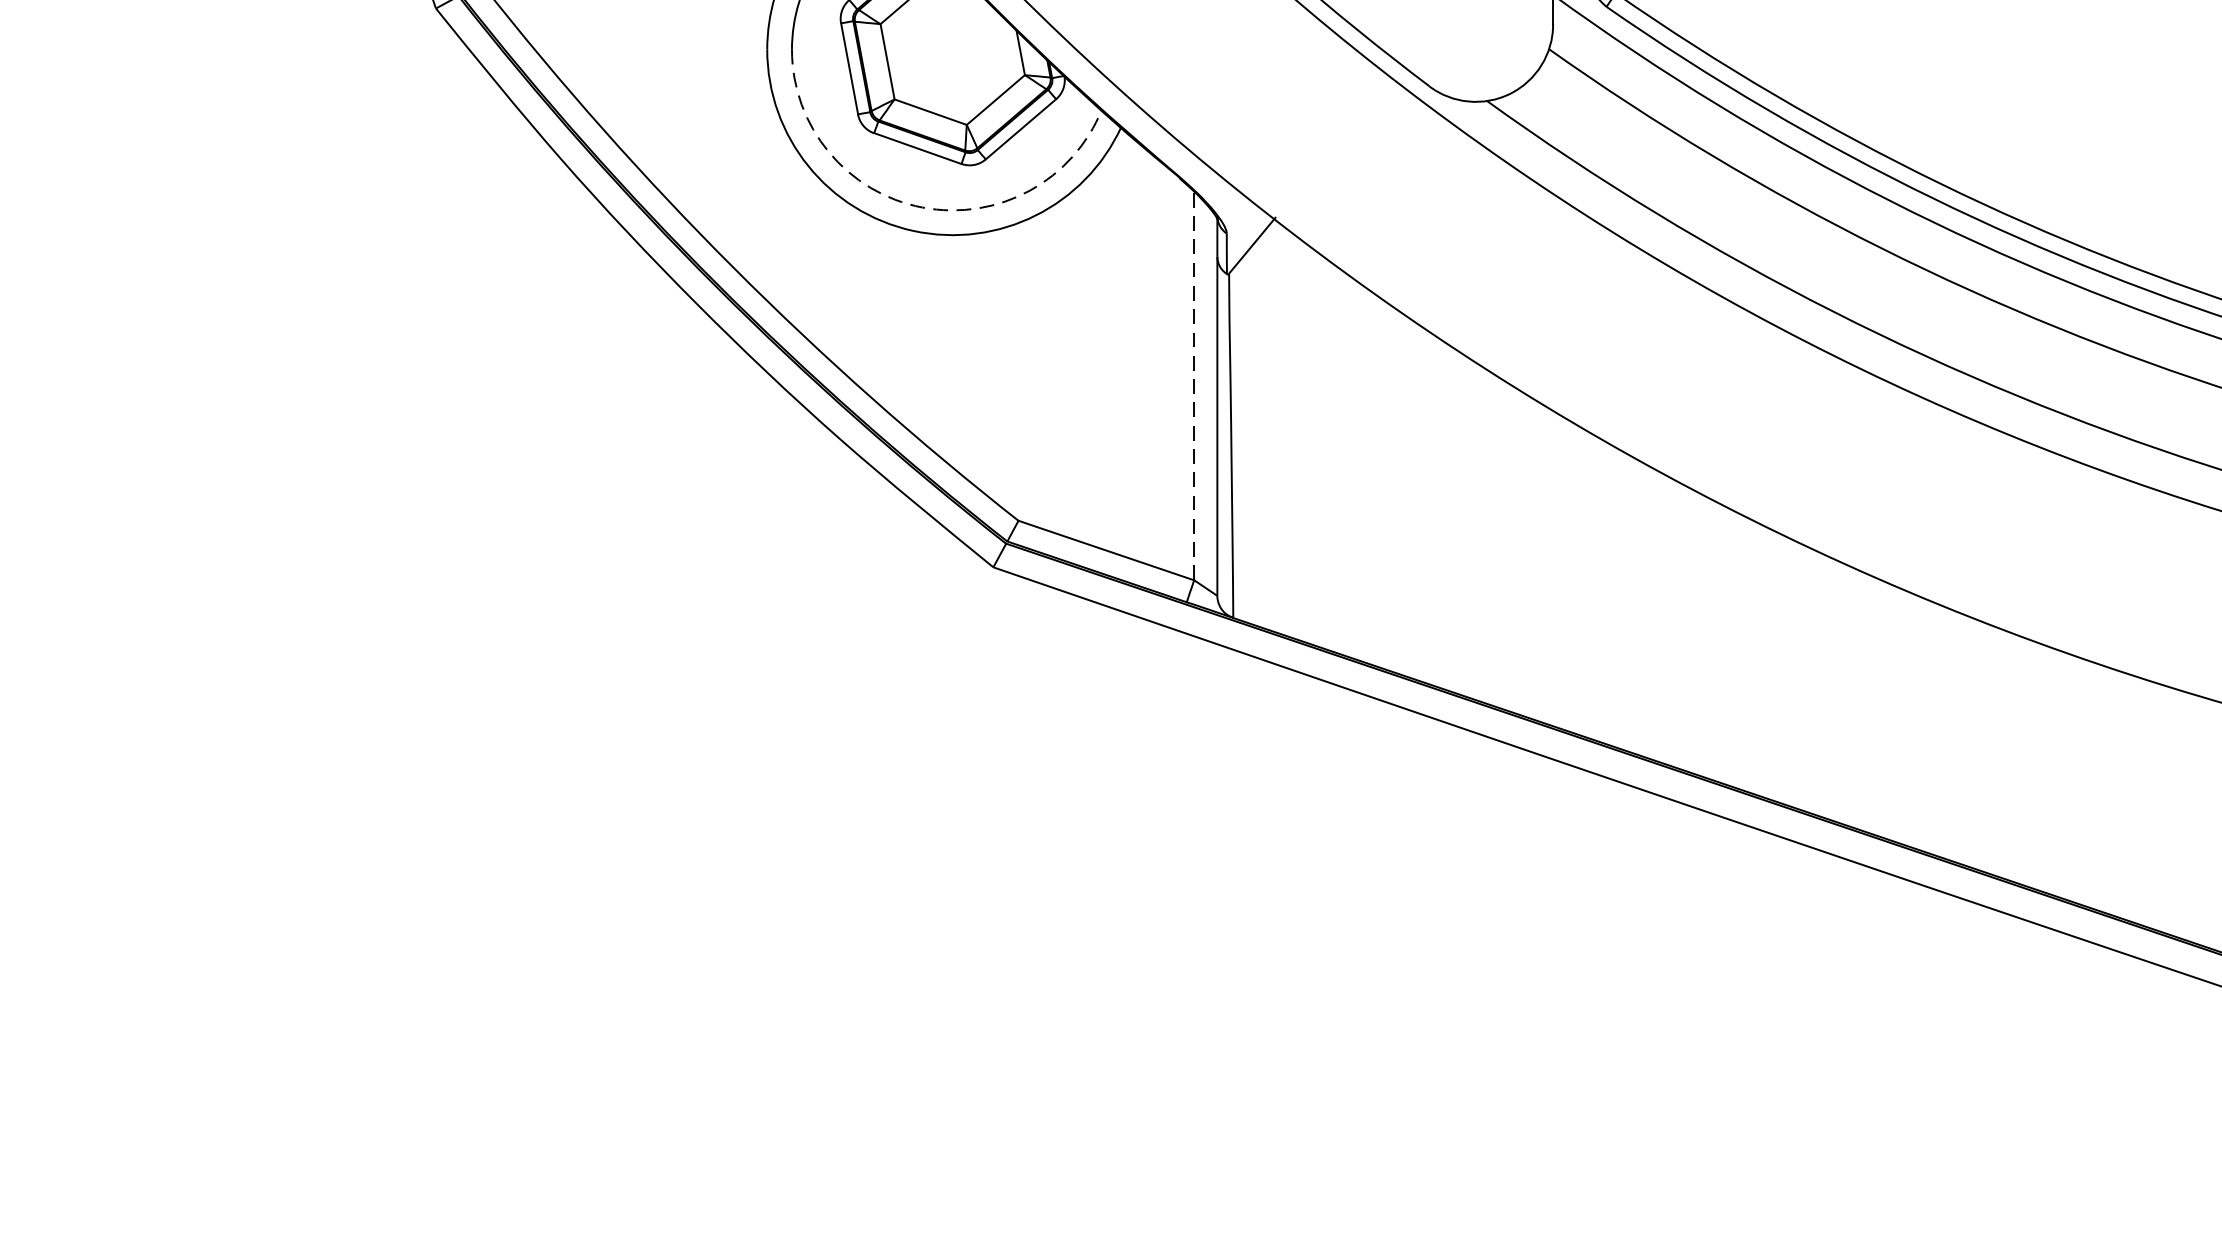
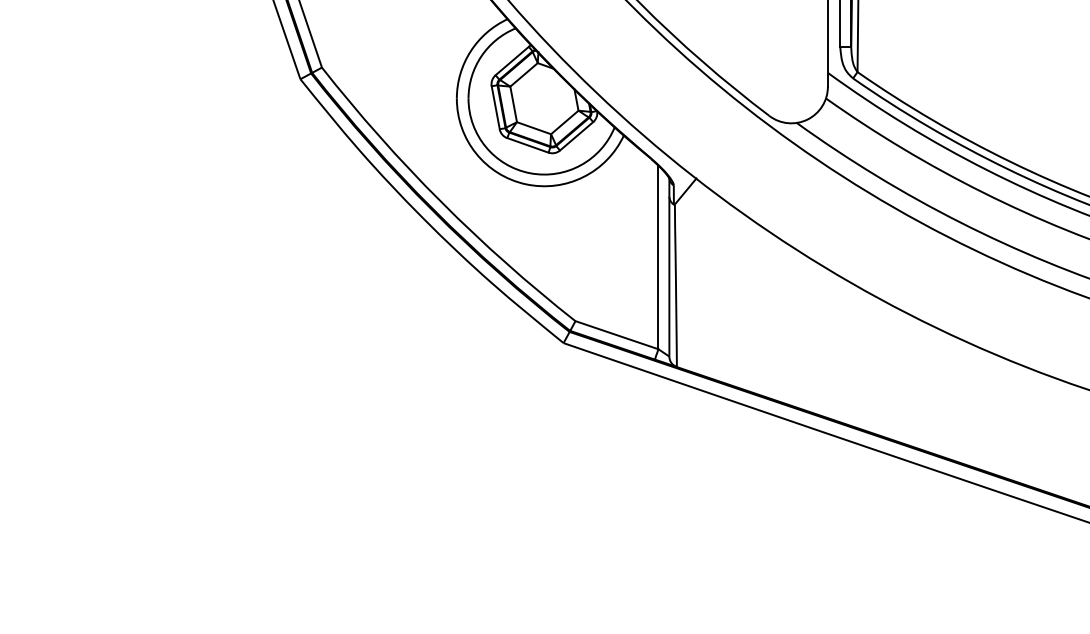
arc: (923, 208) -> (530, 173), dashed -> solid
line: (1194, 385) -> (658, 257), dashed -> solid

